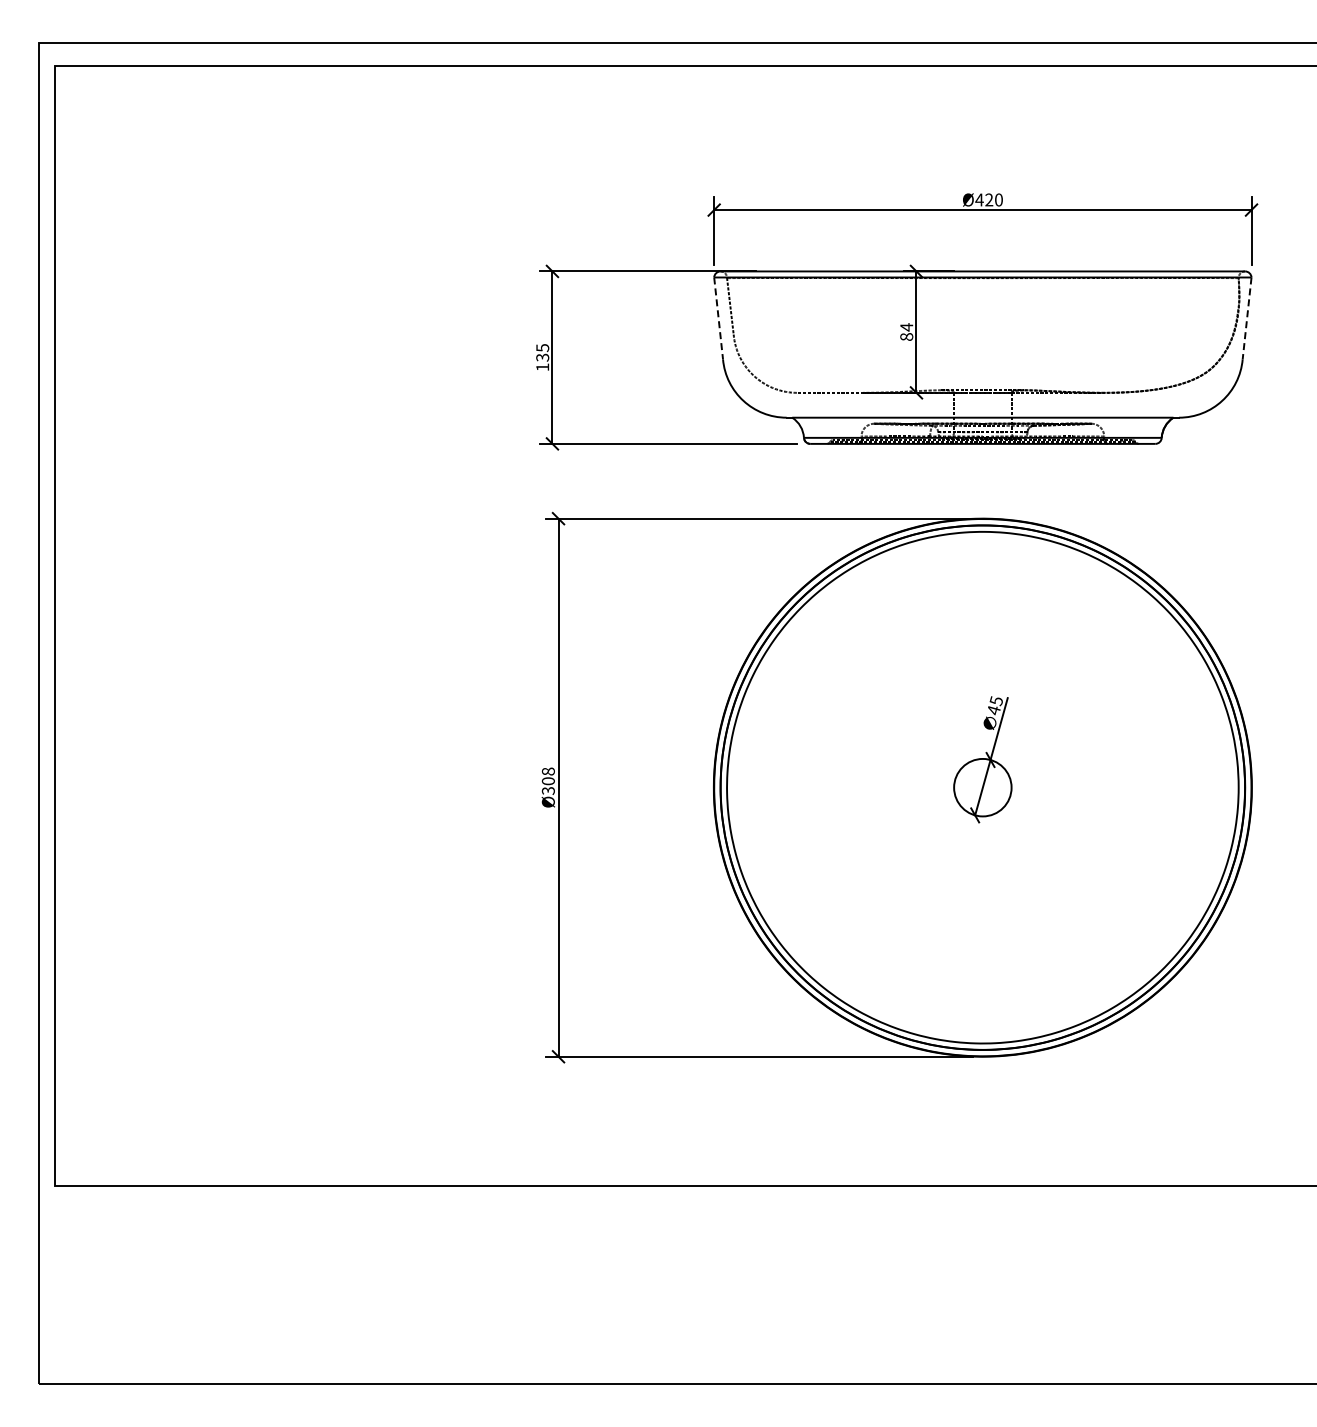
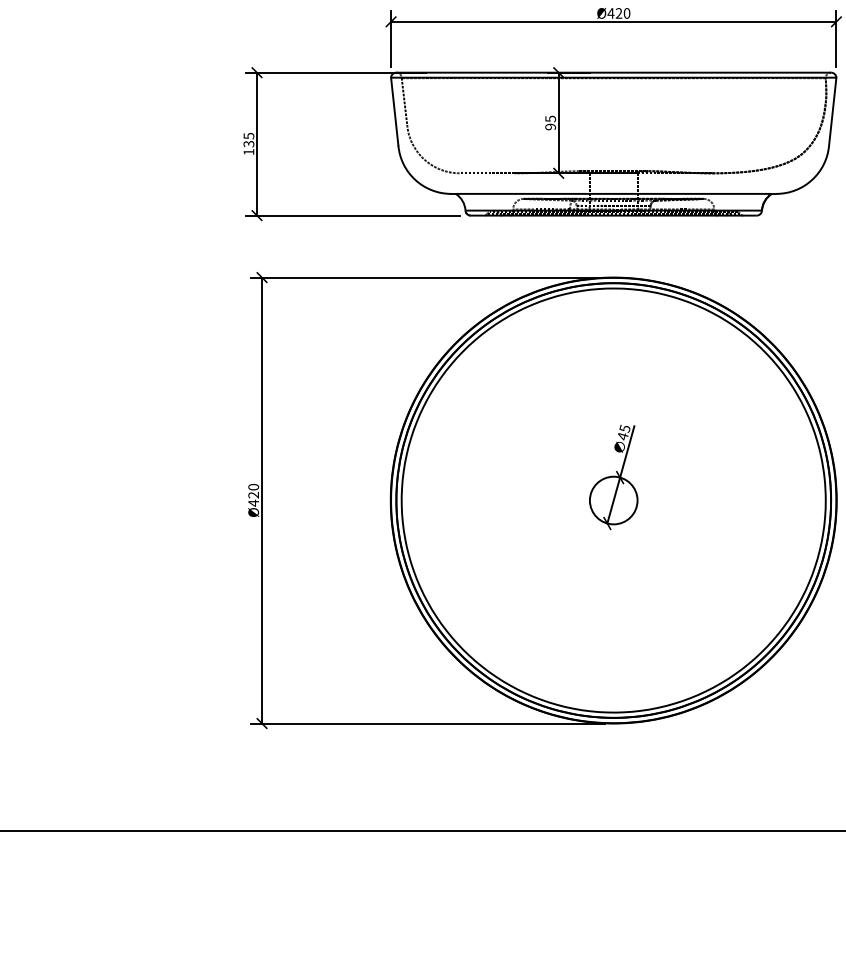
line: (718, 318) -> (394, 111), dashed -> solid
line: (1247, 318) -> (833, 111), dashed -> solid
text: (906, 331) -> (550, 122), 84 -> 95
text: (547, 781) -> (252, 495), Ø308 -> Ø420

